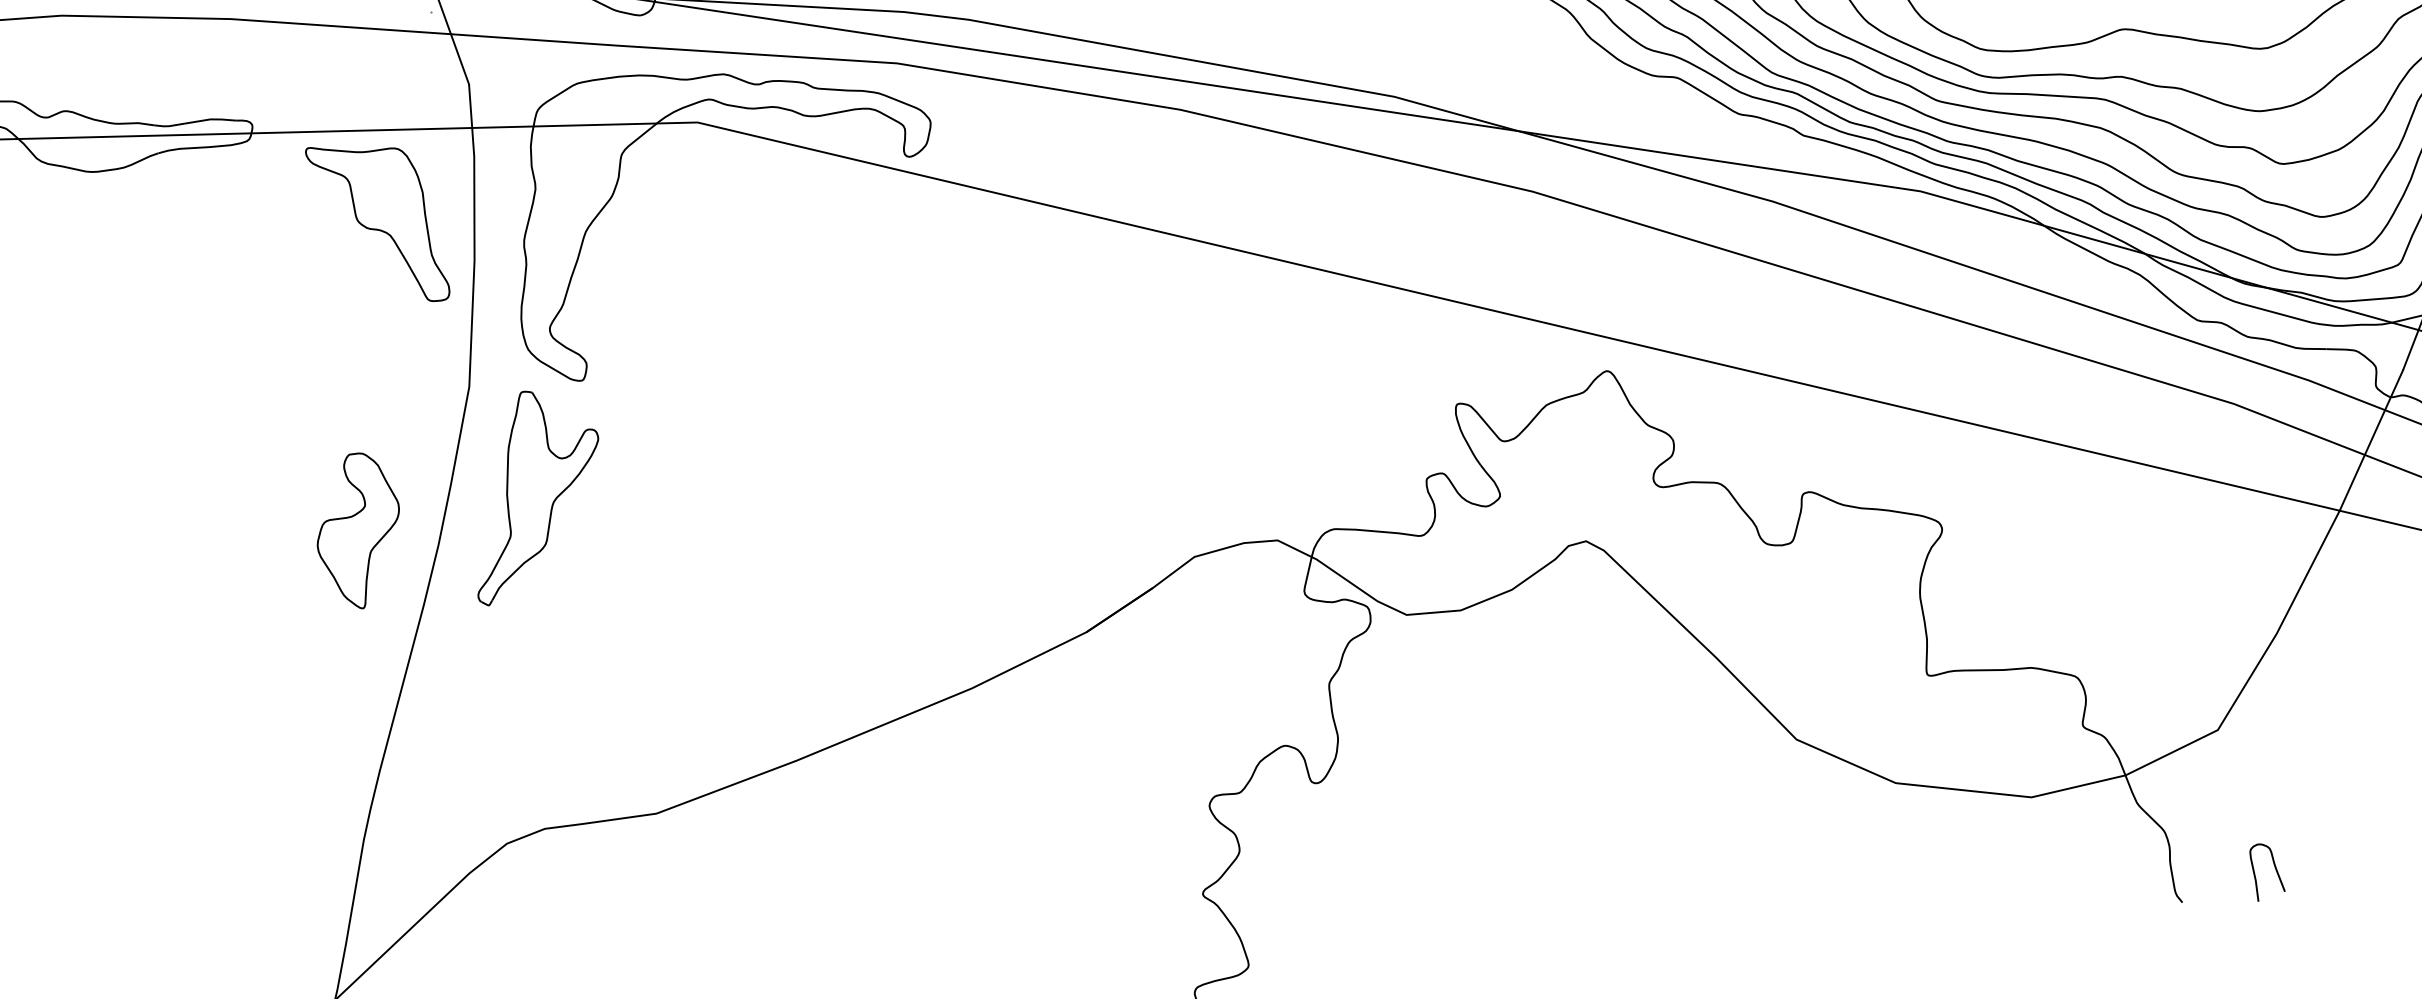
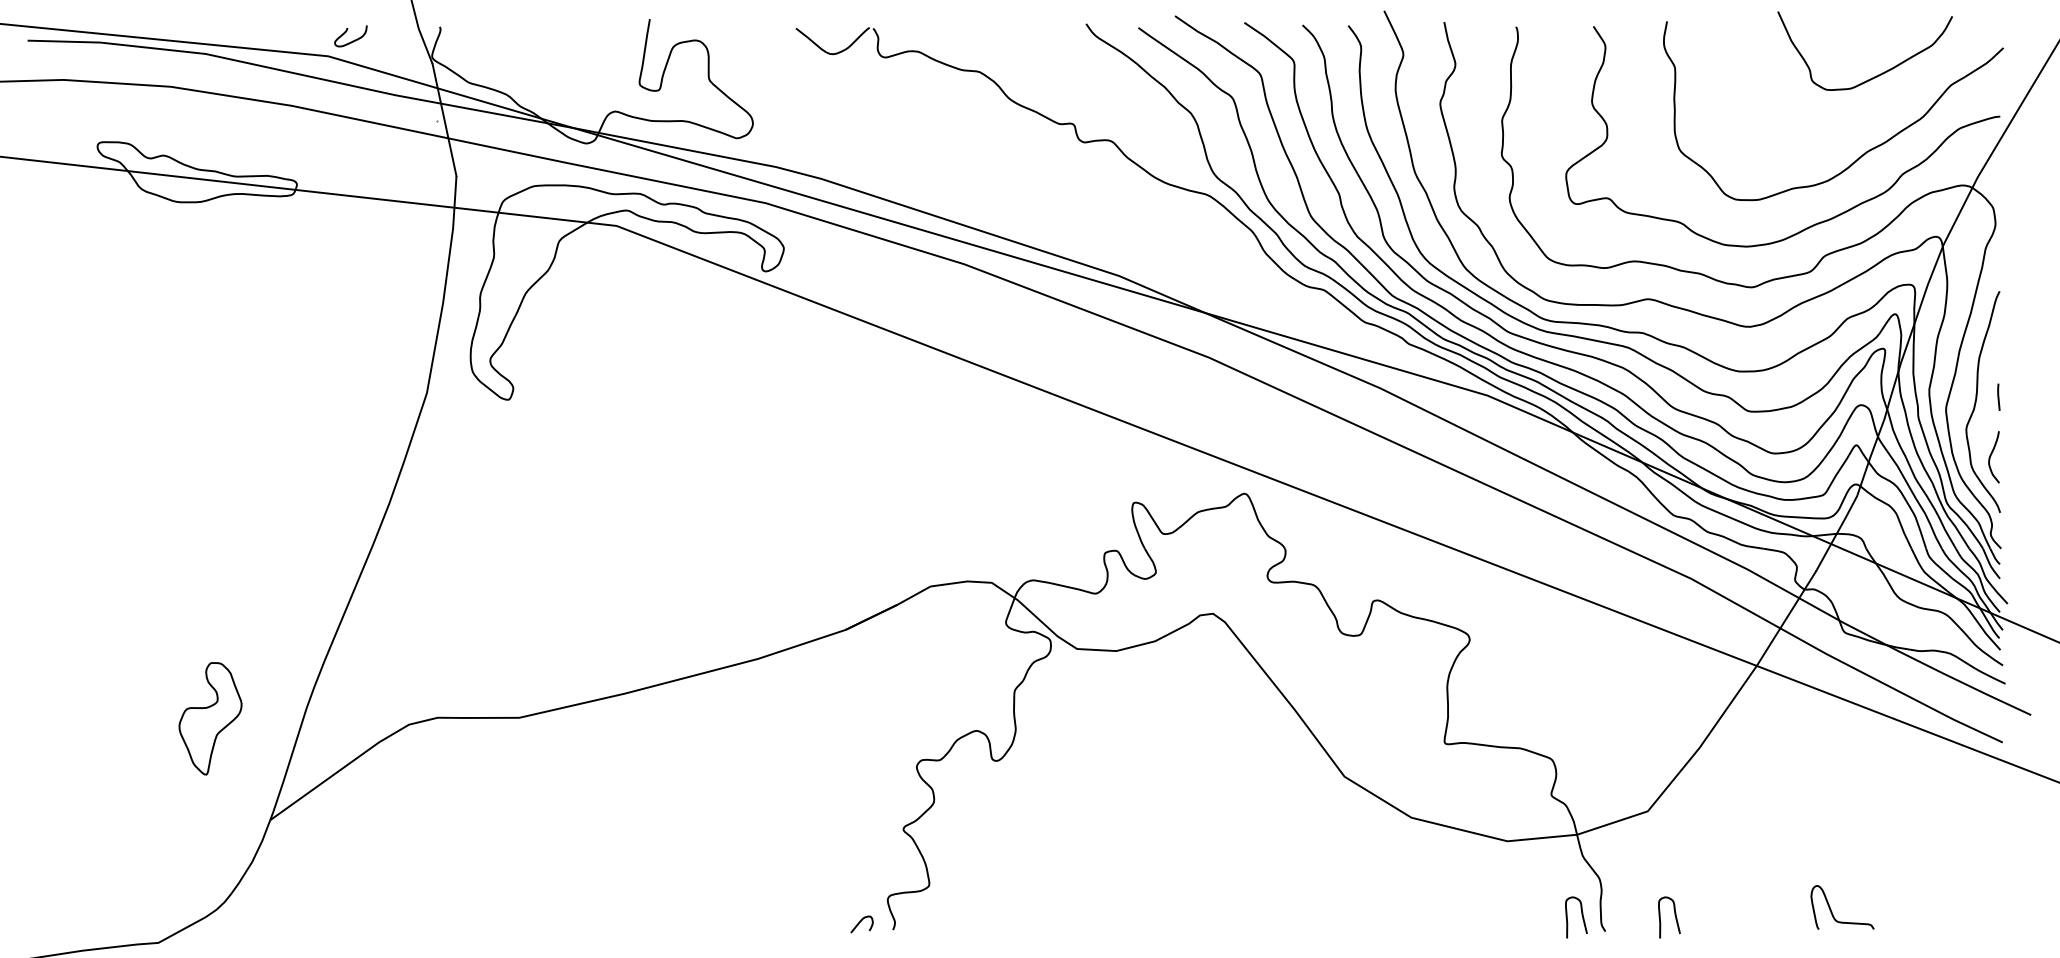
part: (376, 224) -> (376, 267), removed
part: (534, 493) -> (463, 476), removed
part: (358, 530) -> (210, 718), moved
curve: (2146, 885) -> (1581, 915), added

